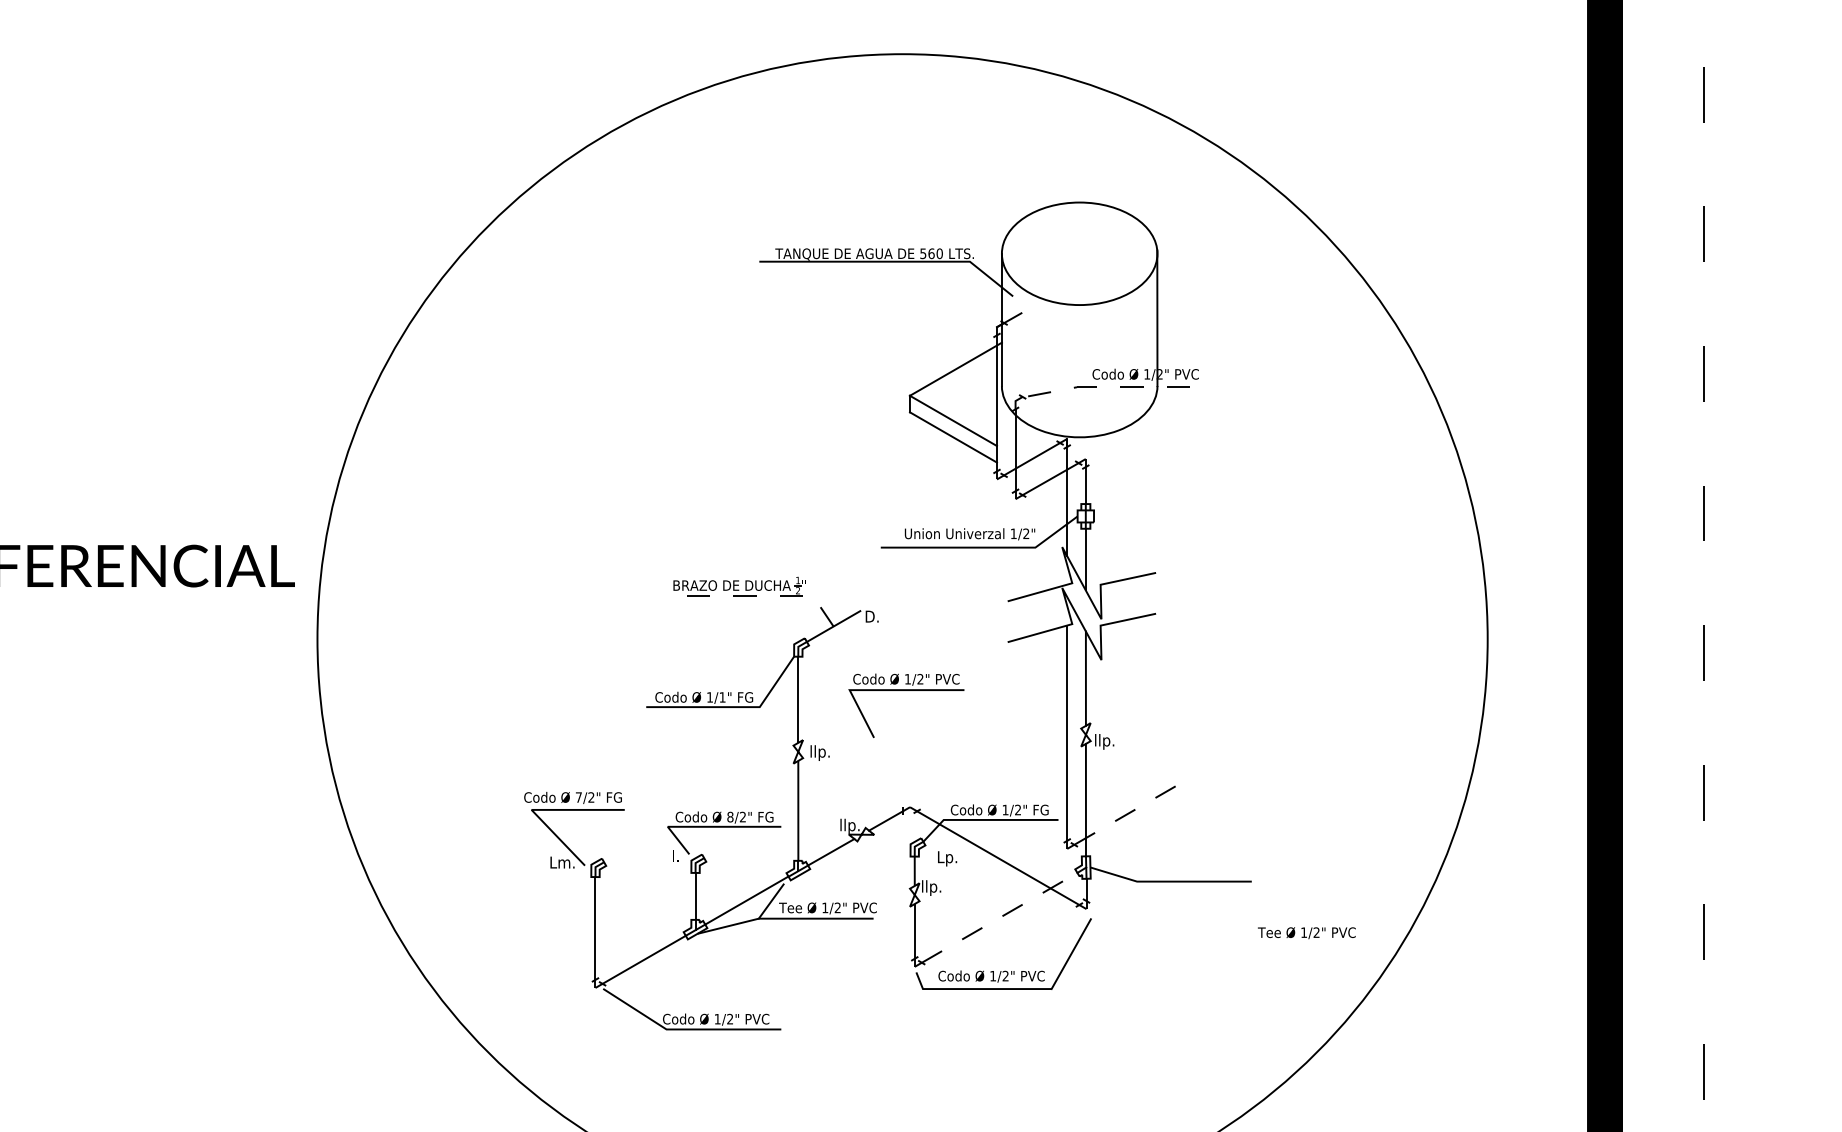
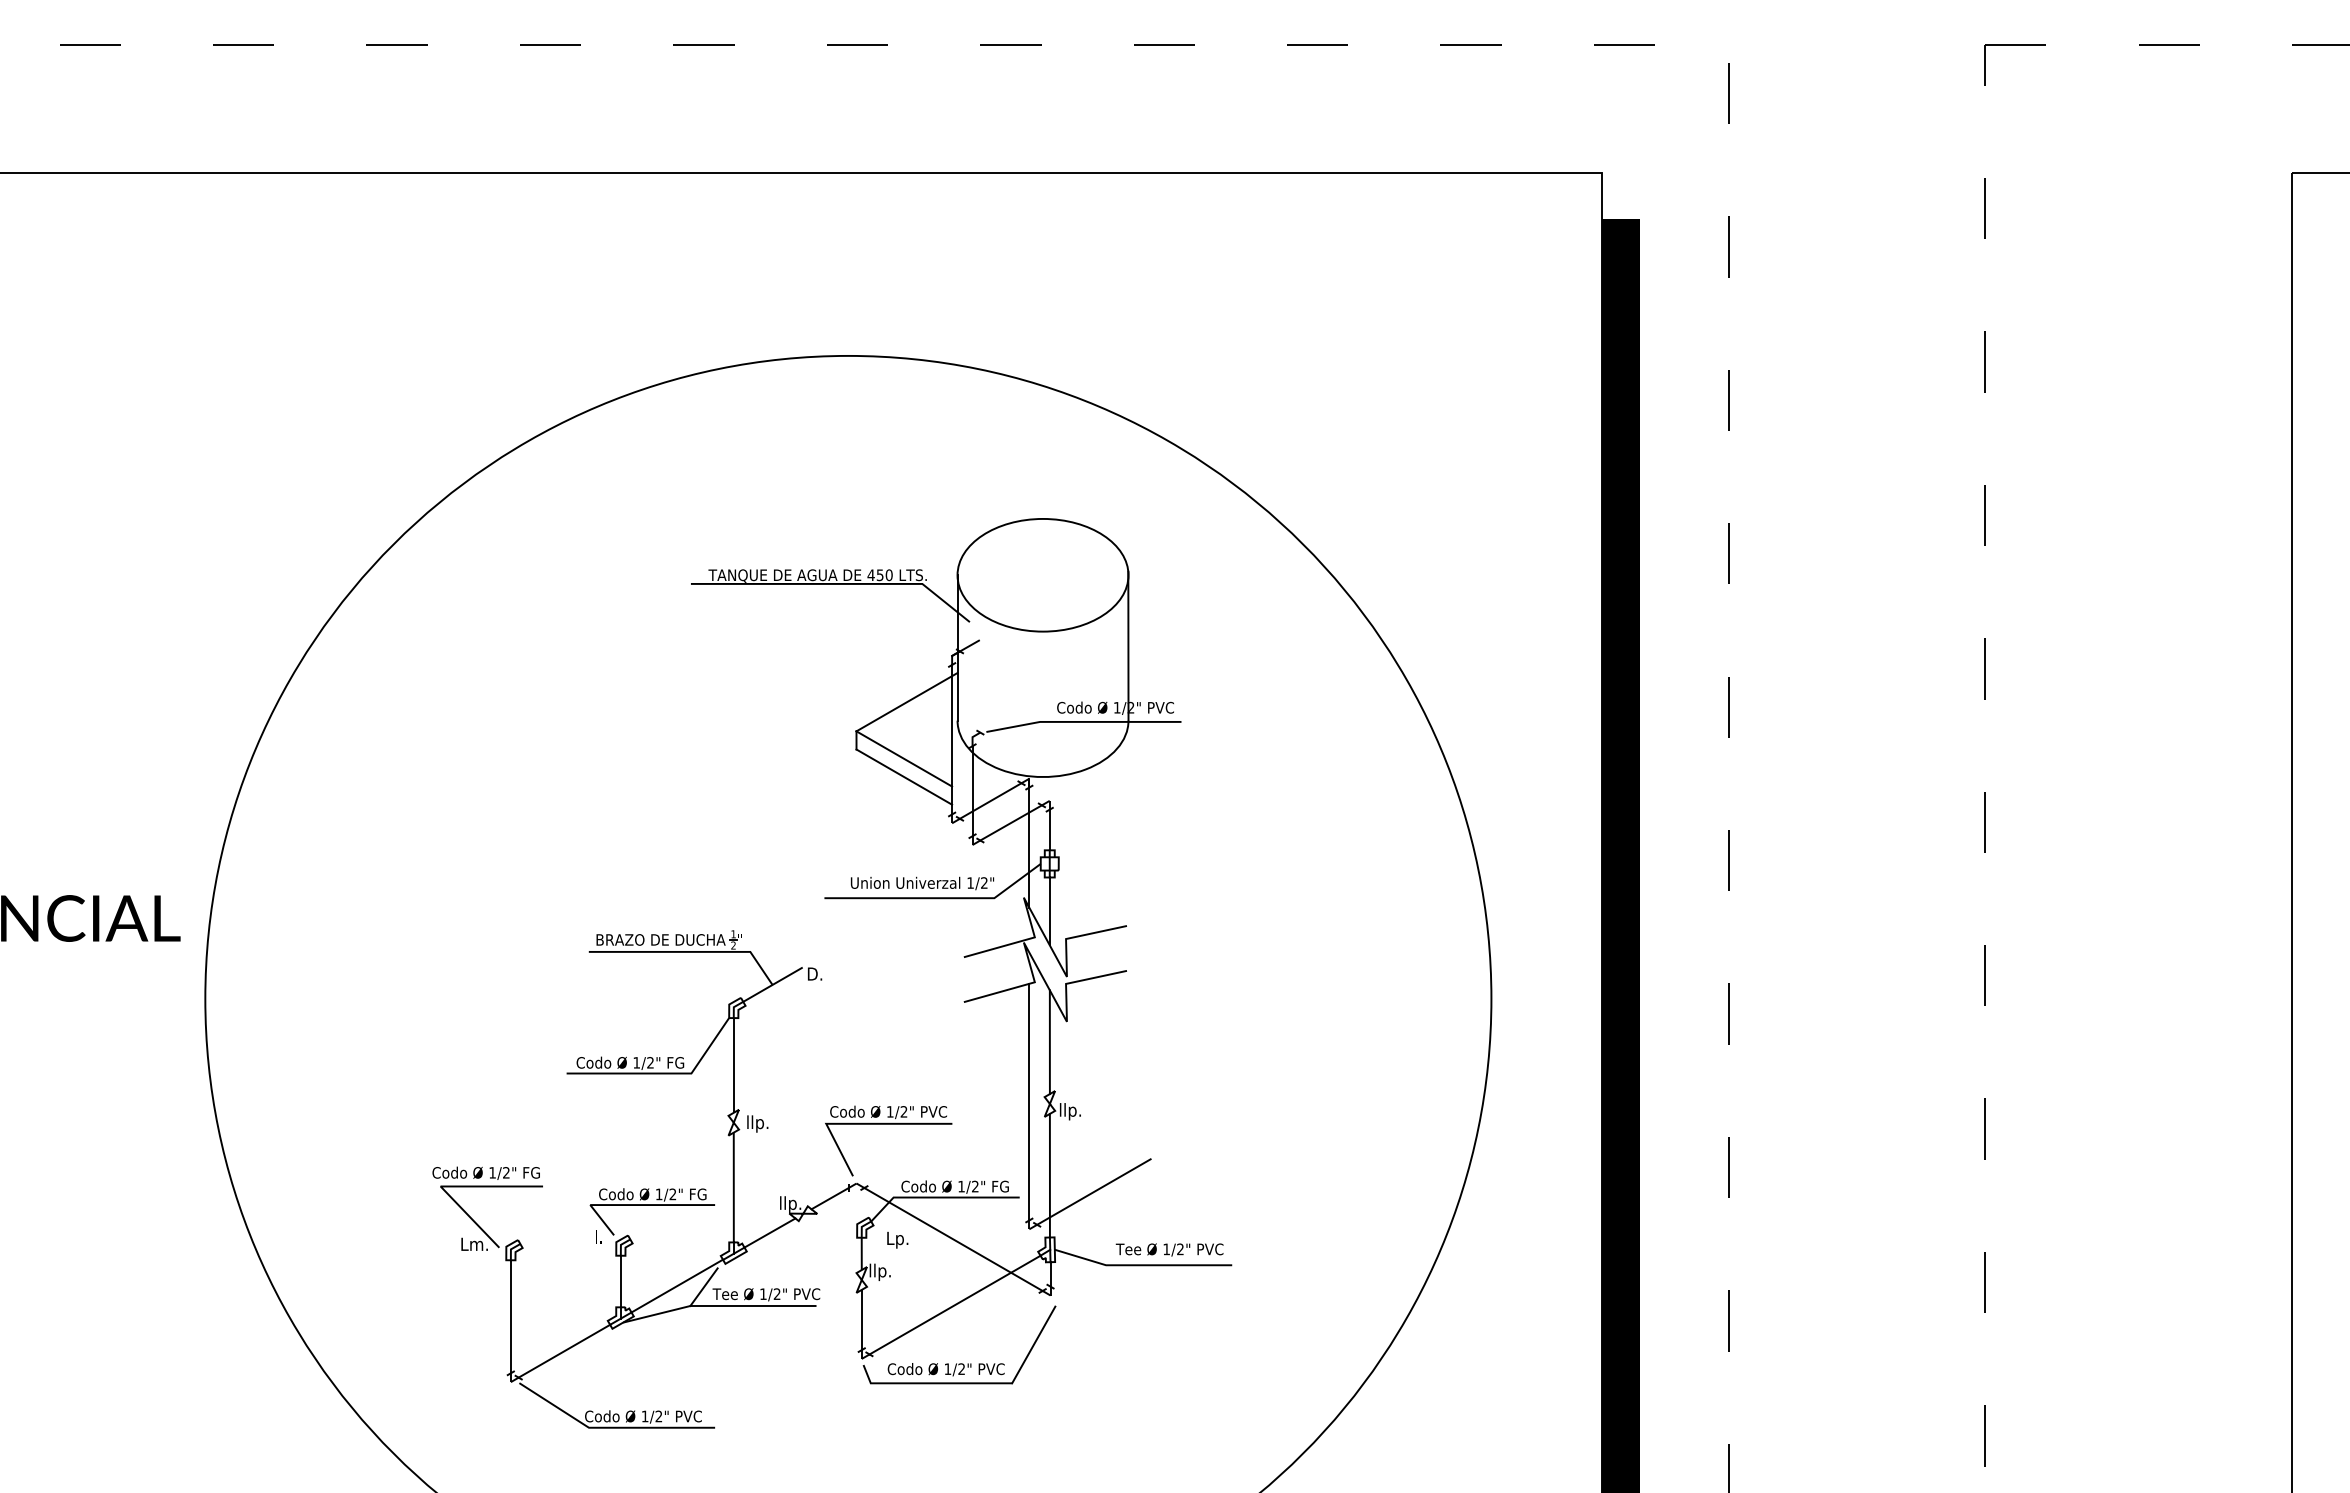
text: (927, 253) -> (875, 575), 560 -> 450
line: (1115, 386) -> (1082, 721), dashed -> solid
line: (758, 596) -> (689, 951), dashed -> solid
part: (906, 690) -> (888, 1124), moved
text: (722, 697) -> (650, 1062), 1/1" -> 1/2"
text: (578, 797) -> (492, 1172), 7/2" -> 1/2"
line: (1126, 814) -> (1094, 1191), dashed -> solid
text: (729, 817) -> (658, 1194), 8/2" -> 1/2"
line: (1000, 918) -> (955, 1305), dashed -> solid
text: (1306, 932) -> (1169, 1249), moved

